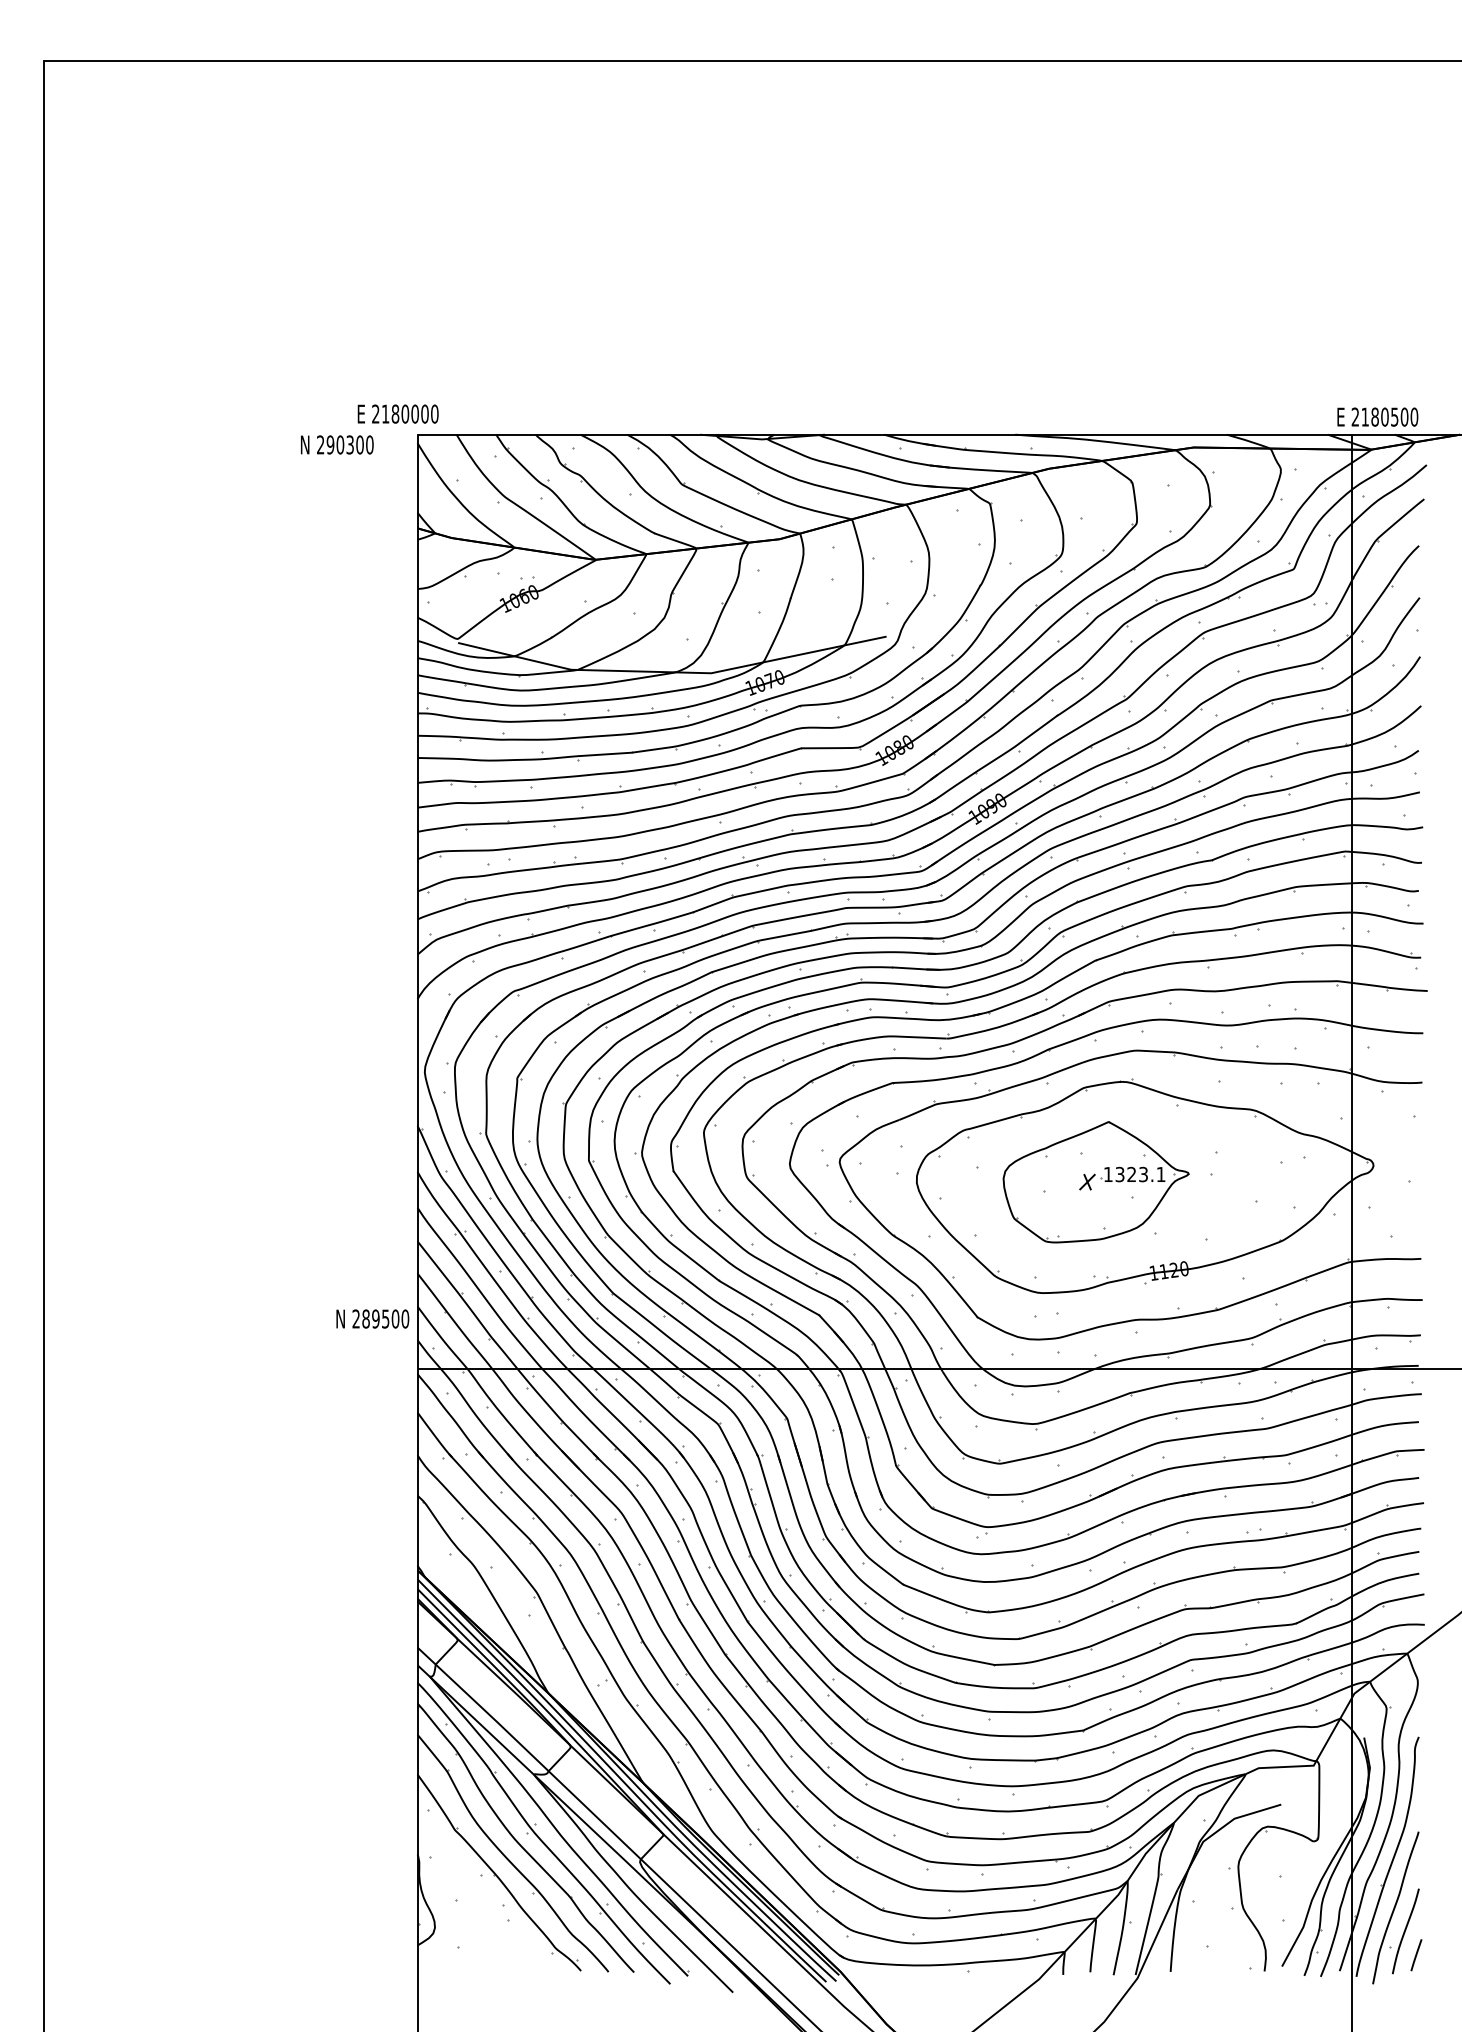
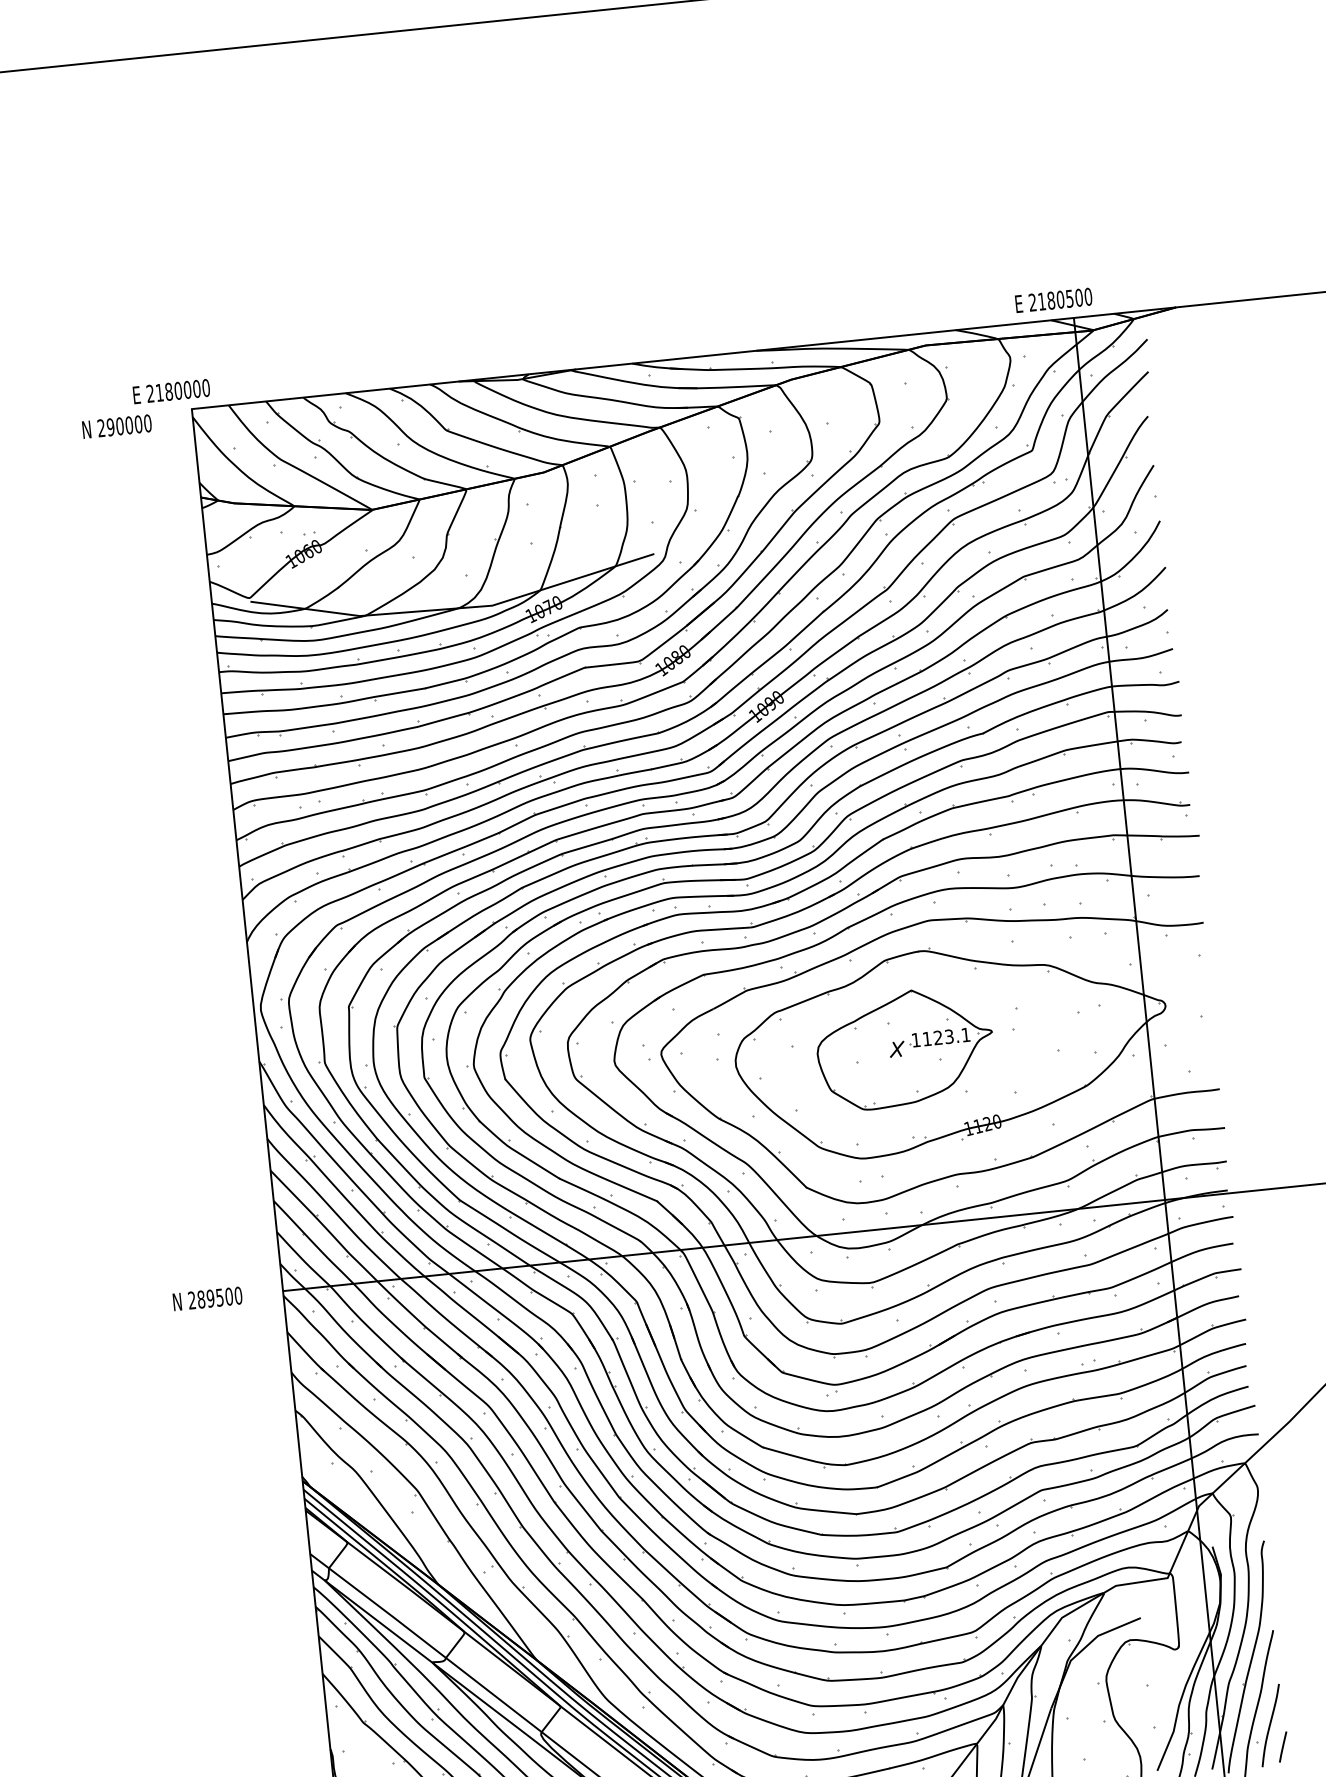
text: (1377, 416) -> (1053, 299), moved
text: (350, 444) -> (129, 424), 290300 -> 290000
text: (1119, 1174) -> (926, 1039), 1323.1 -> 1123.1
text: (372, 1318) -> (207, 1298), moved

